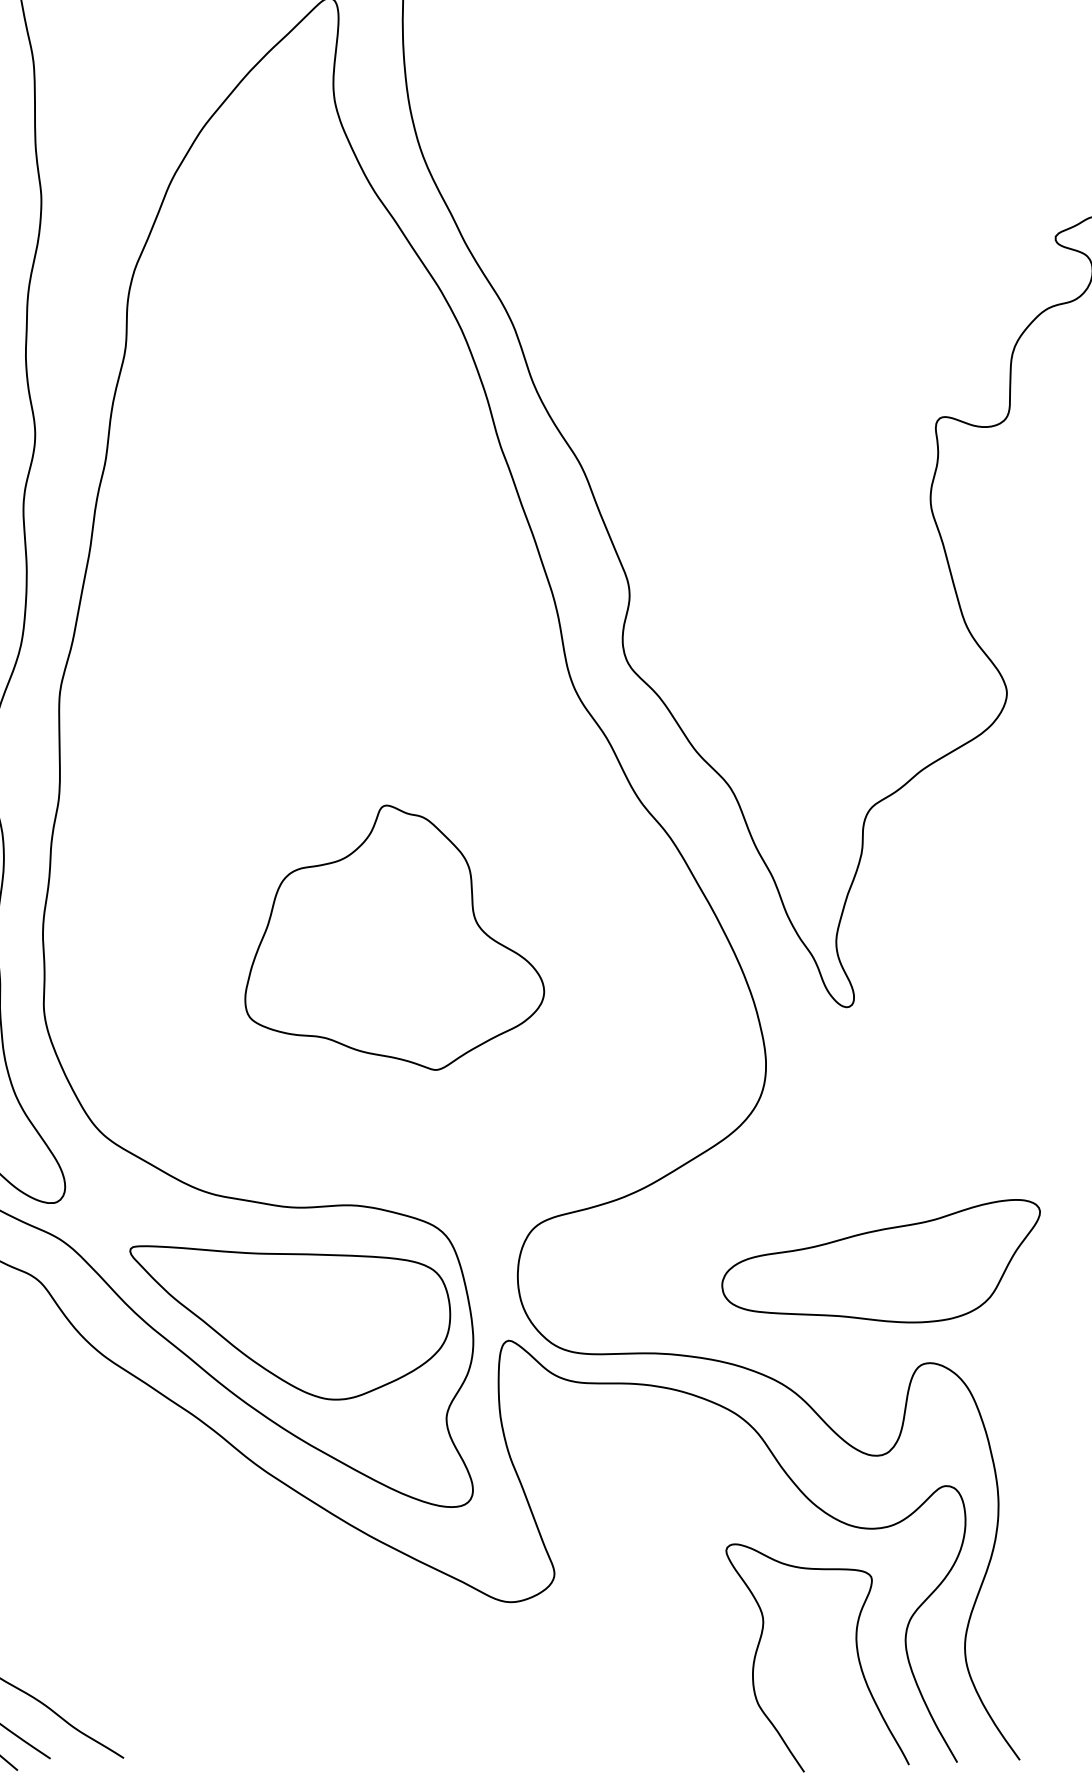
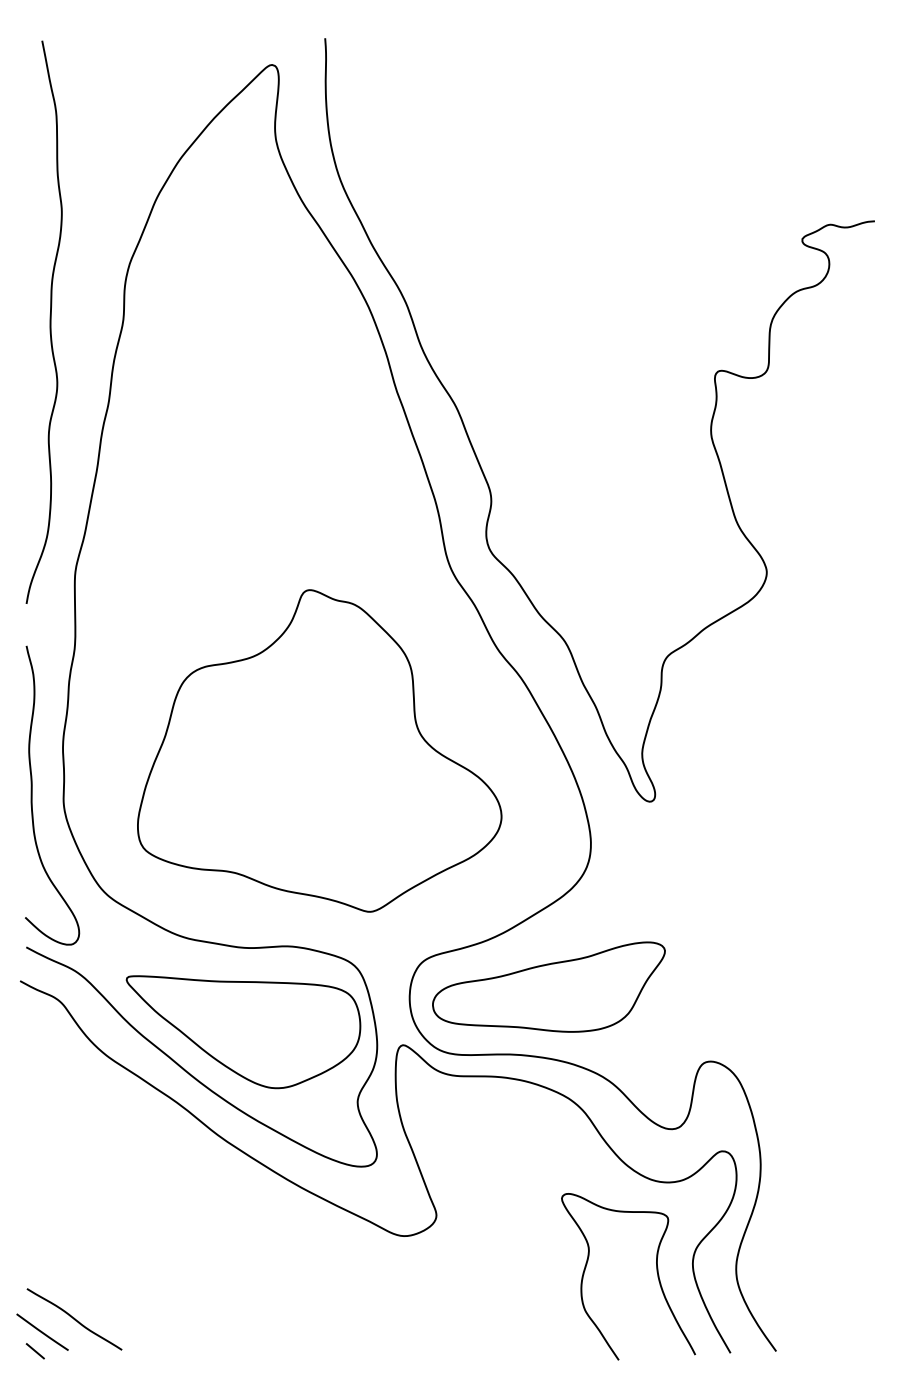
part: (394, 937) -> (319, 750), size x1.67
part: (880, 1260) -> (548, 986), moved

